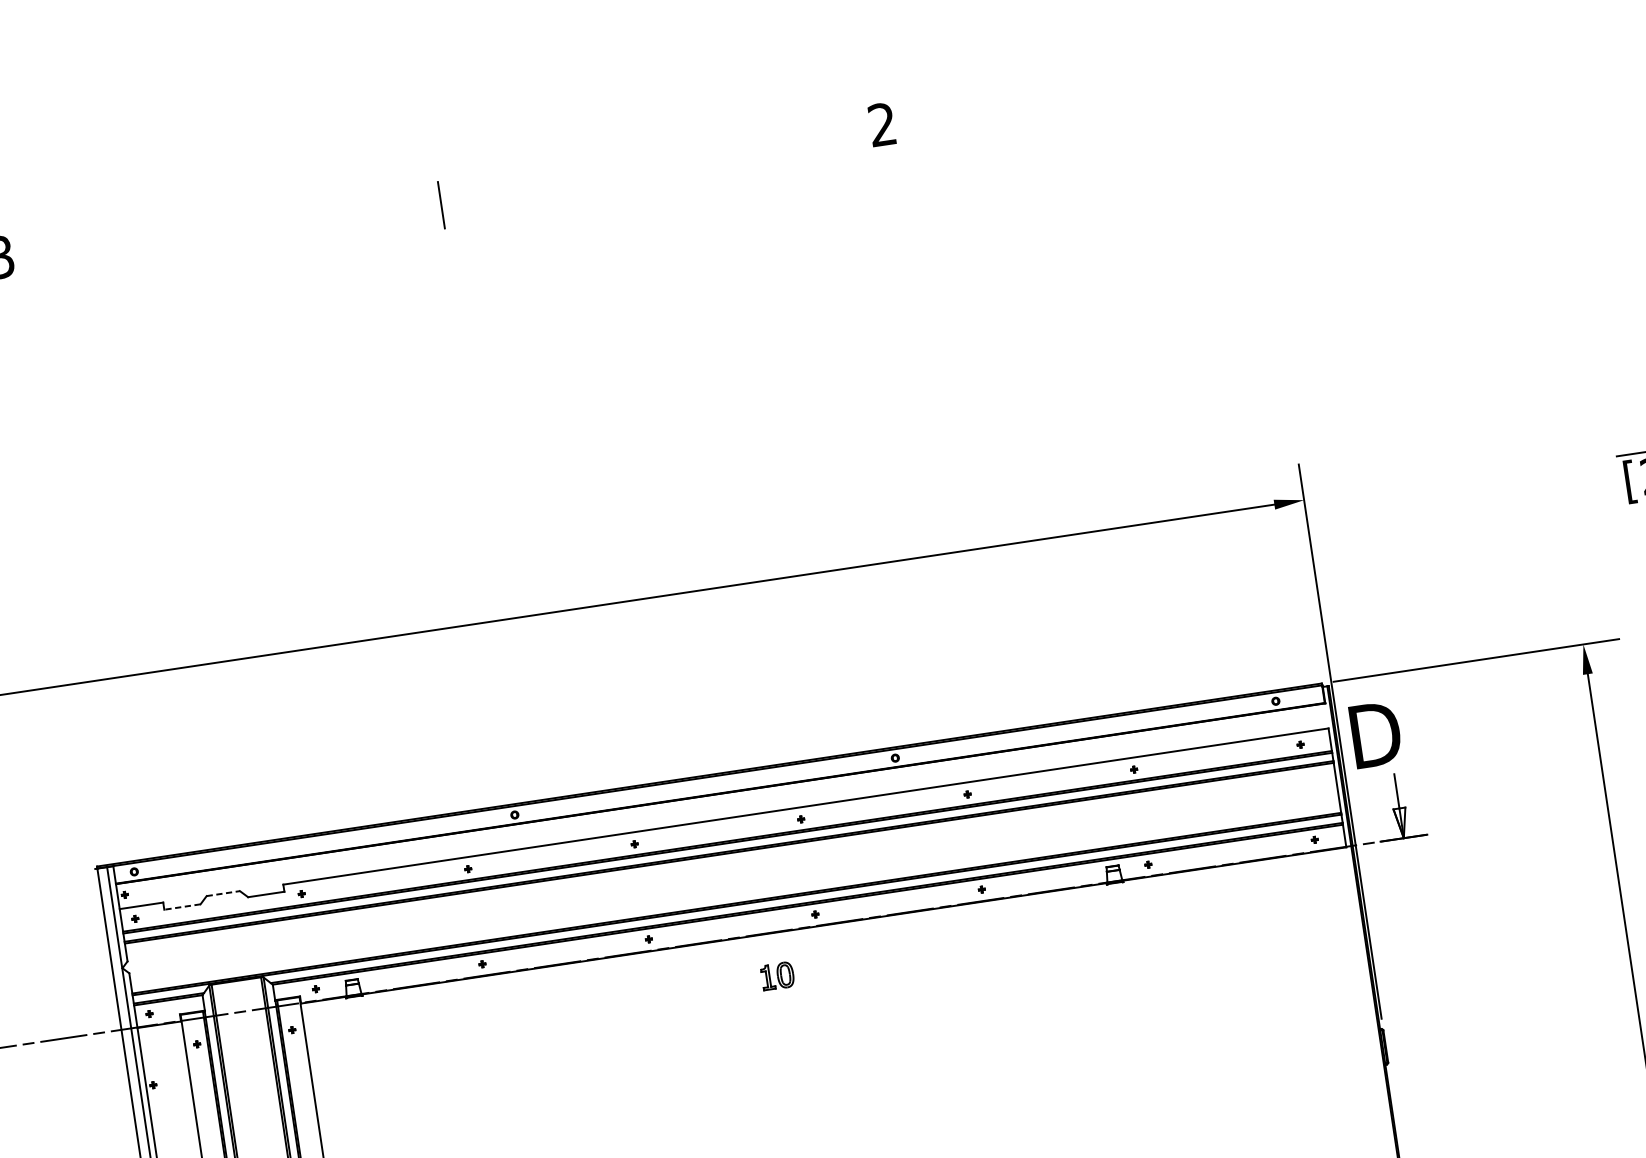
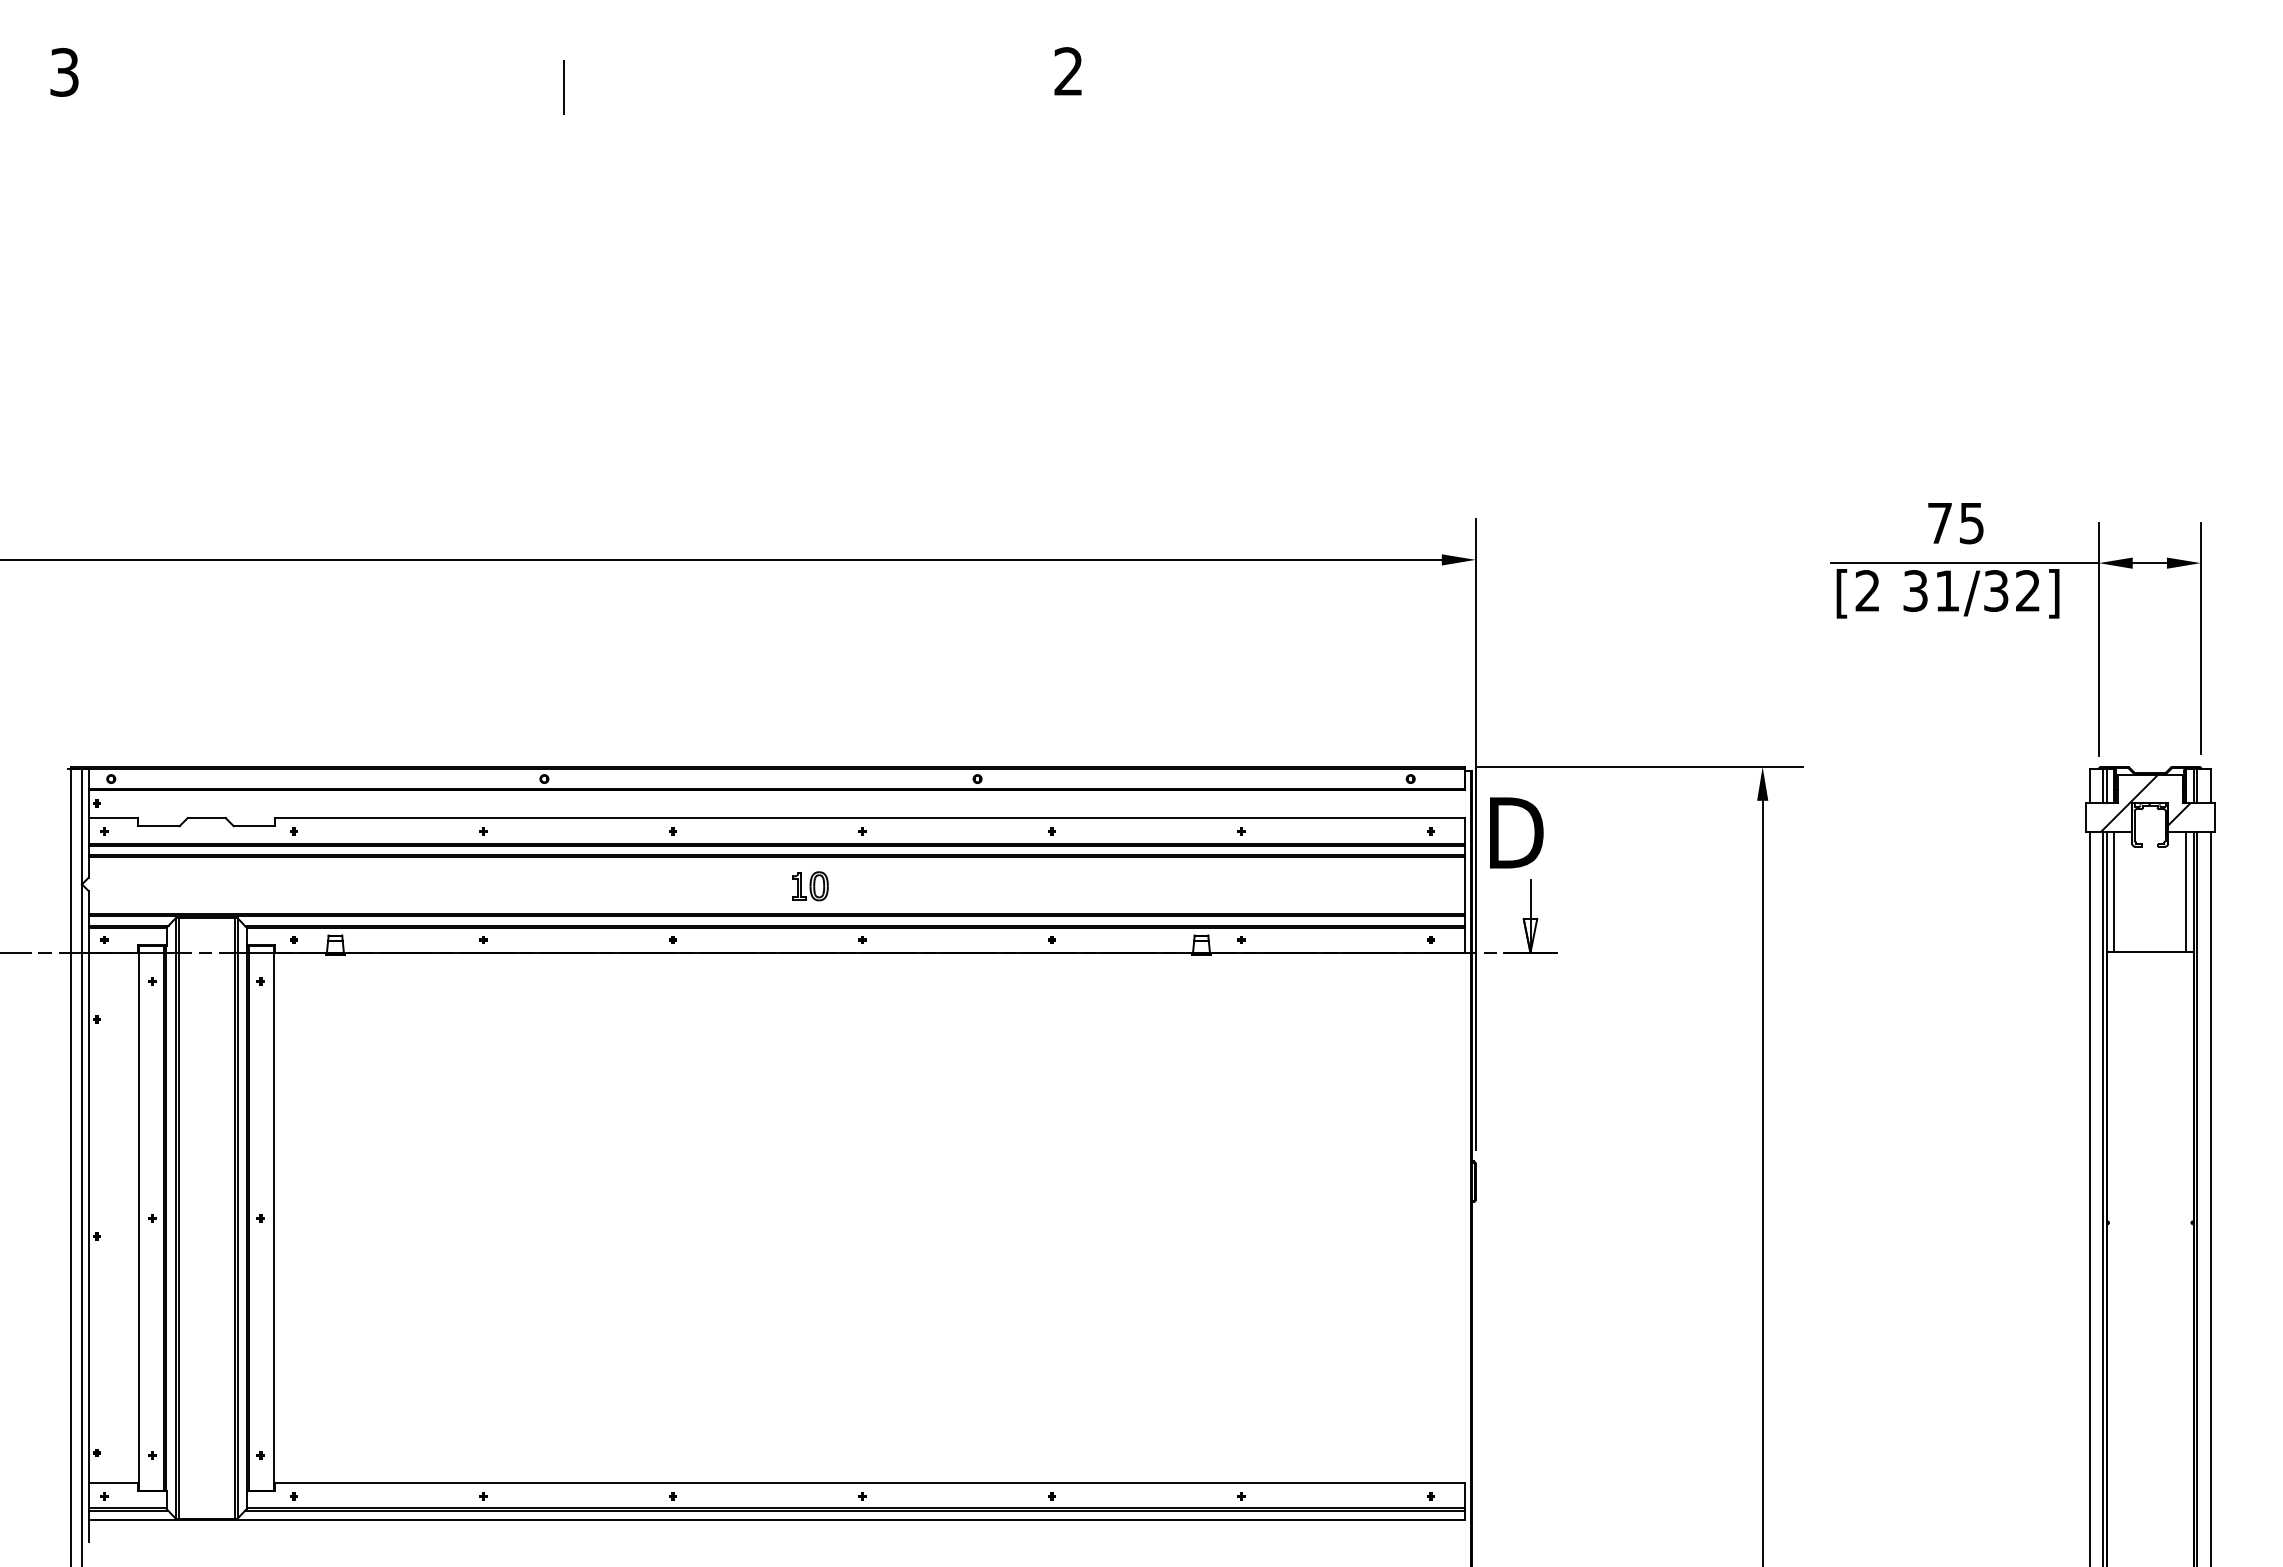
line: (223, 894) -> (206, 818), dashed -> solid
line: (182, 907) -> (158, 826), dashed -> solid
part: (777, 976) -> (810, 886), moved

